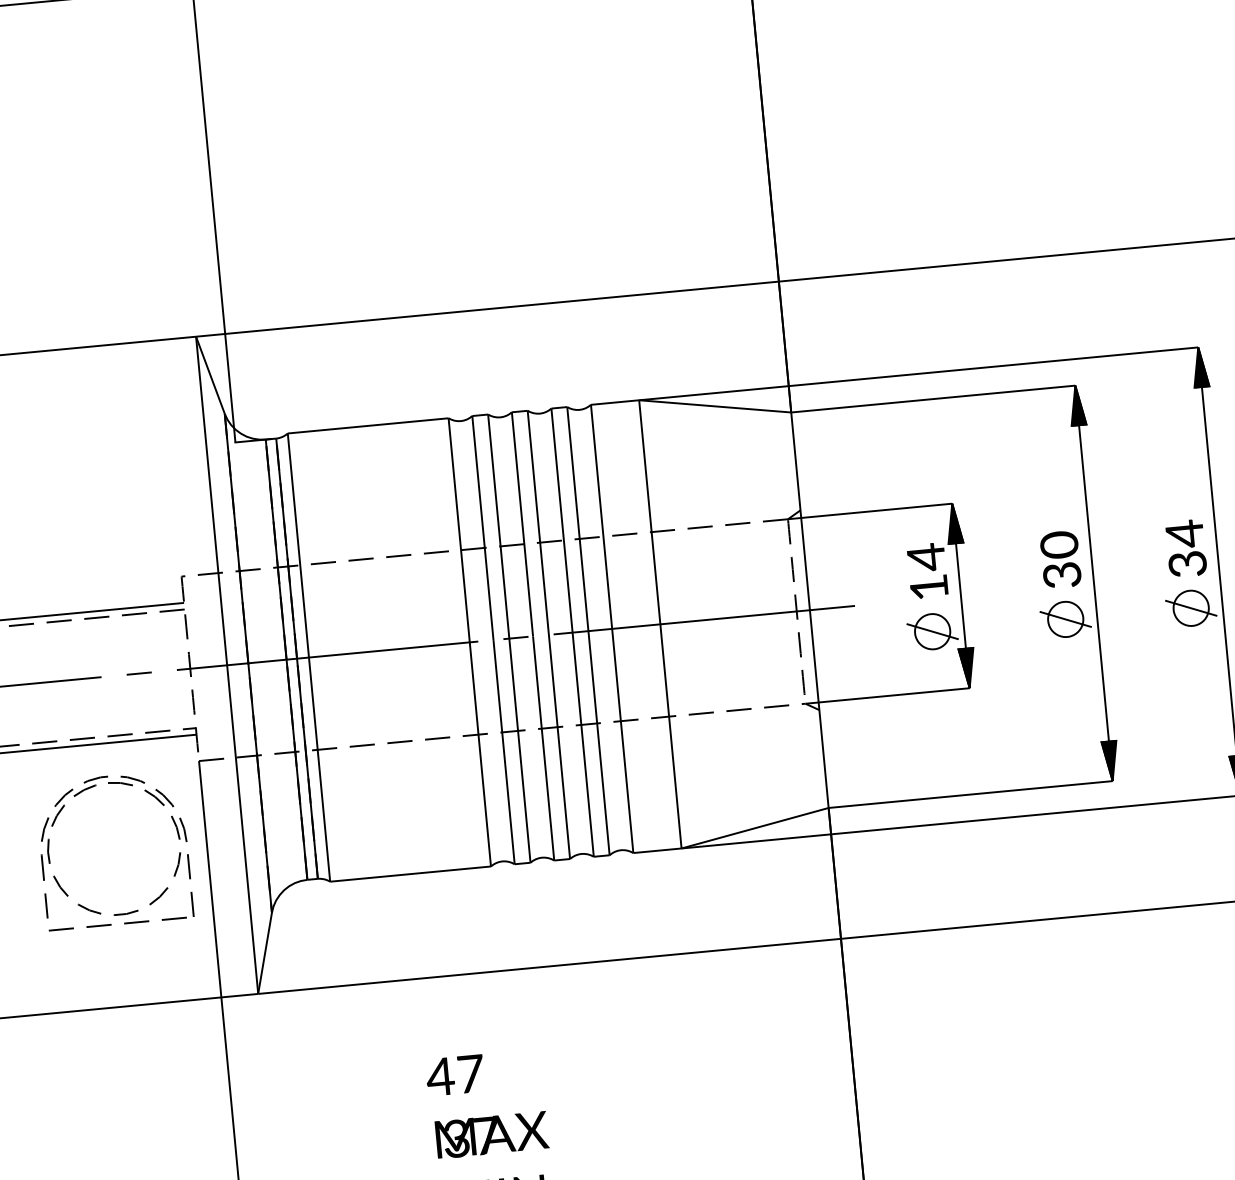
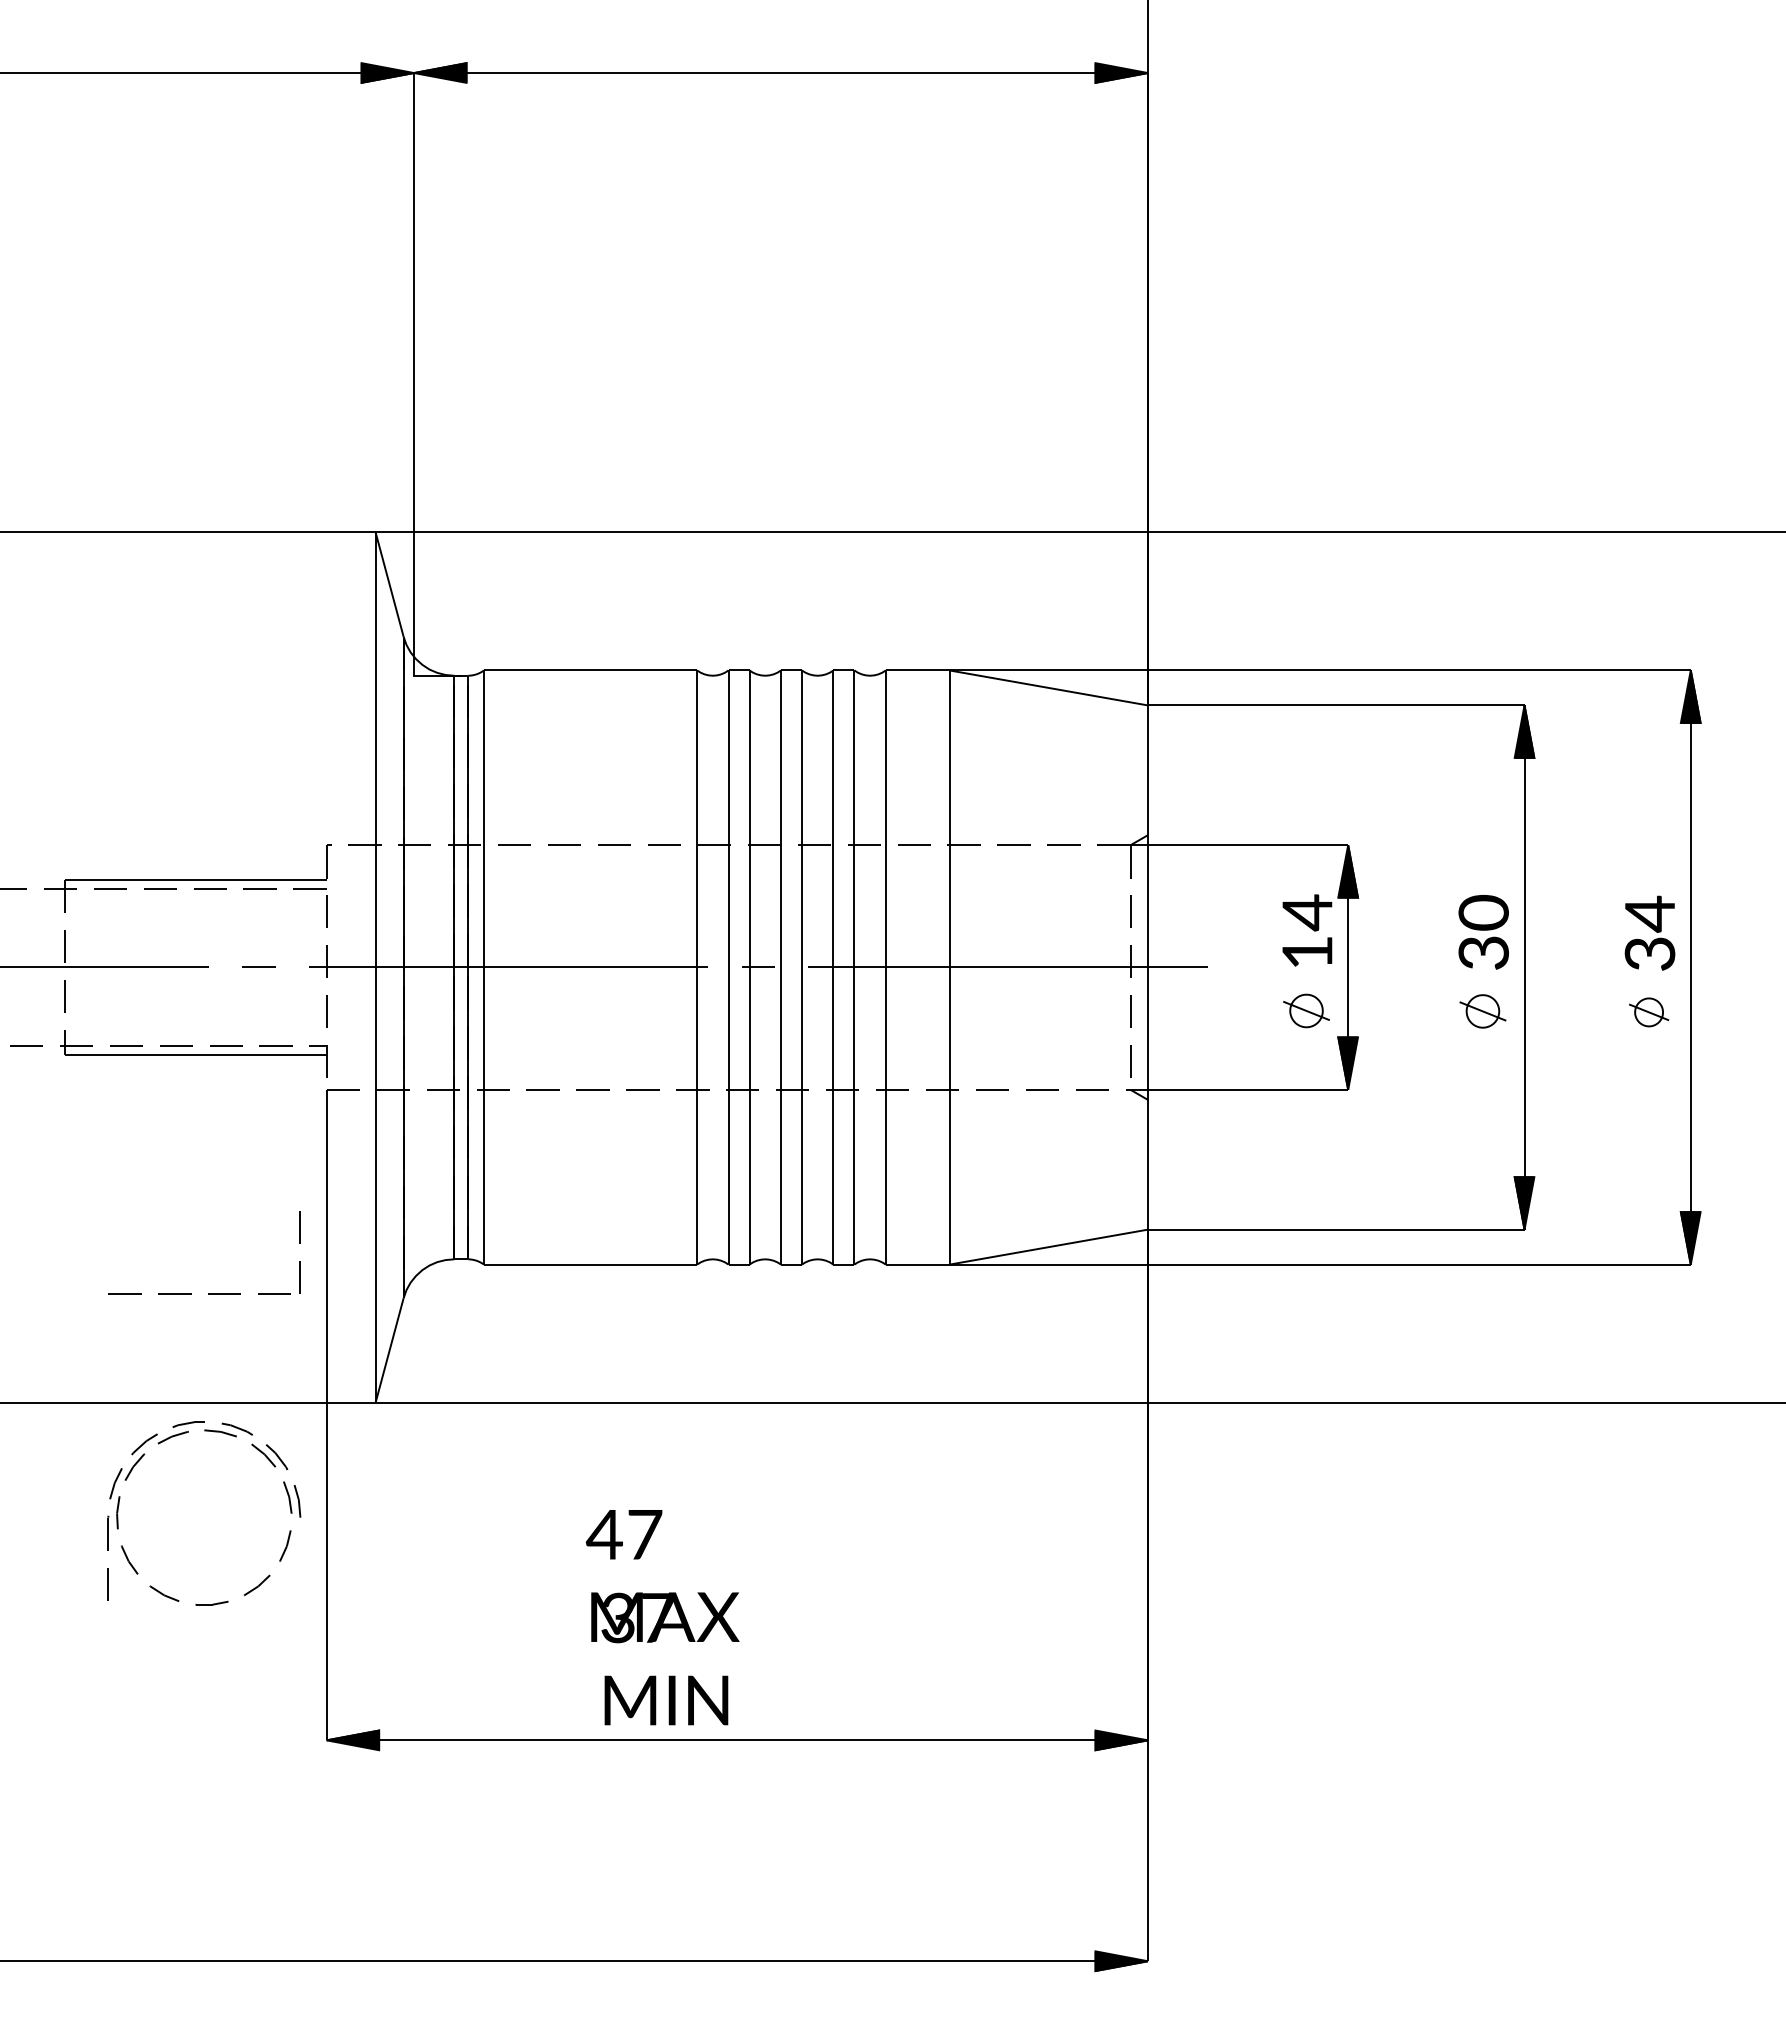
part: (1190, 608) -> (1648, 1012), size x0.6
part: (1065, 619) -> (1482, 1011), size x0.7
part: (932, 631) -> (1306, 1010), size x0.7
part: (115, 783) -> (213, 1432), moved

